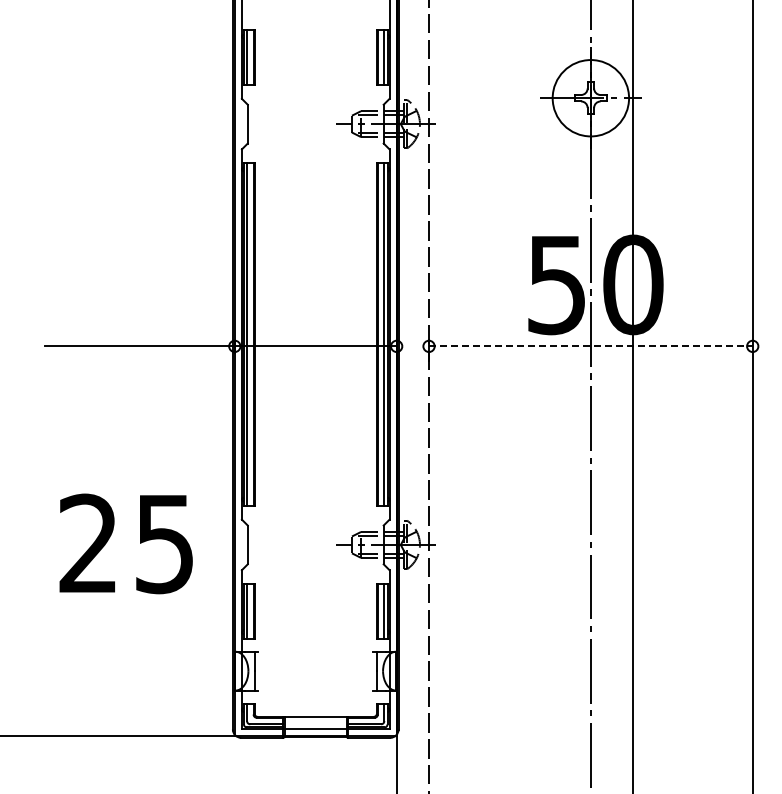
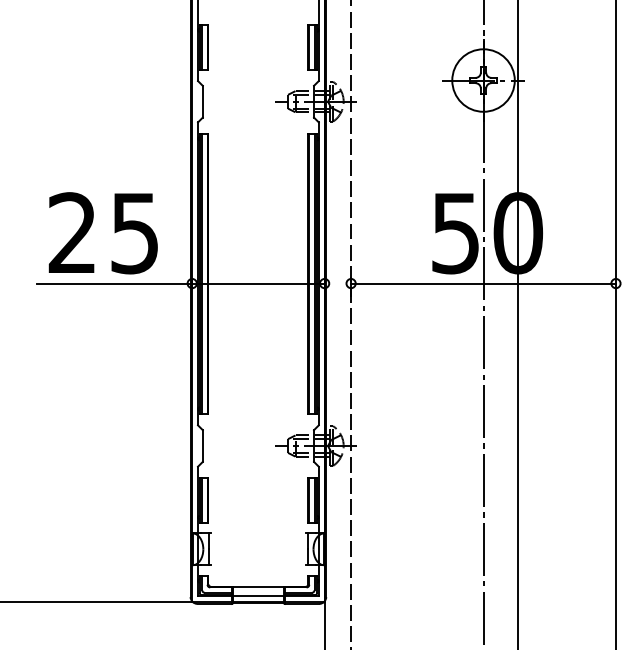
line: (590, 346) -> (483, 283), dashed -> solid
text: (125, 543) -> (102, 232), moved

